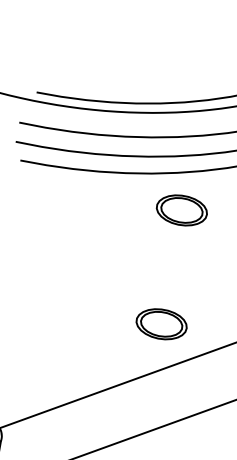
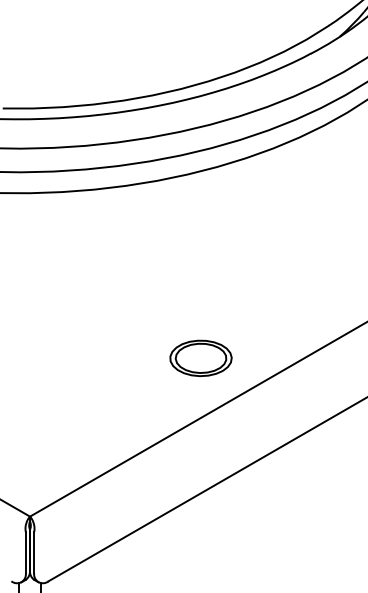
part: (181, 209) -> (200, 217), removed

